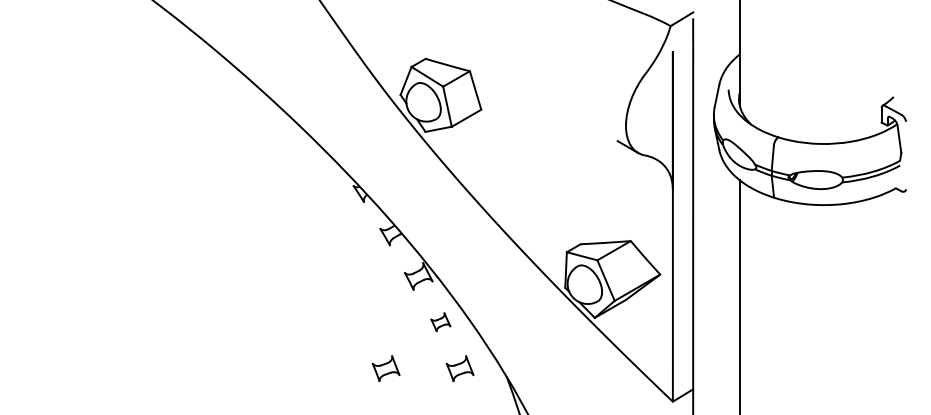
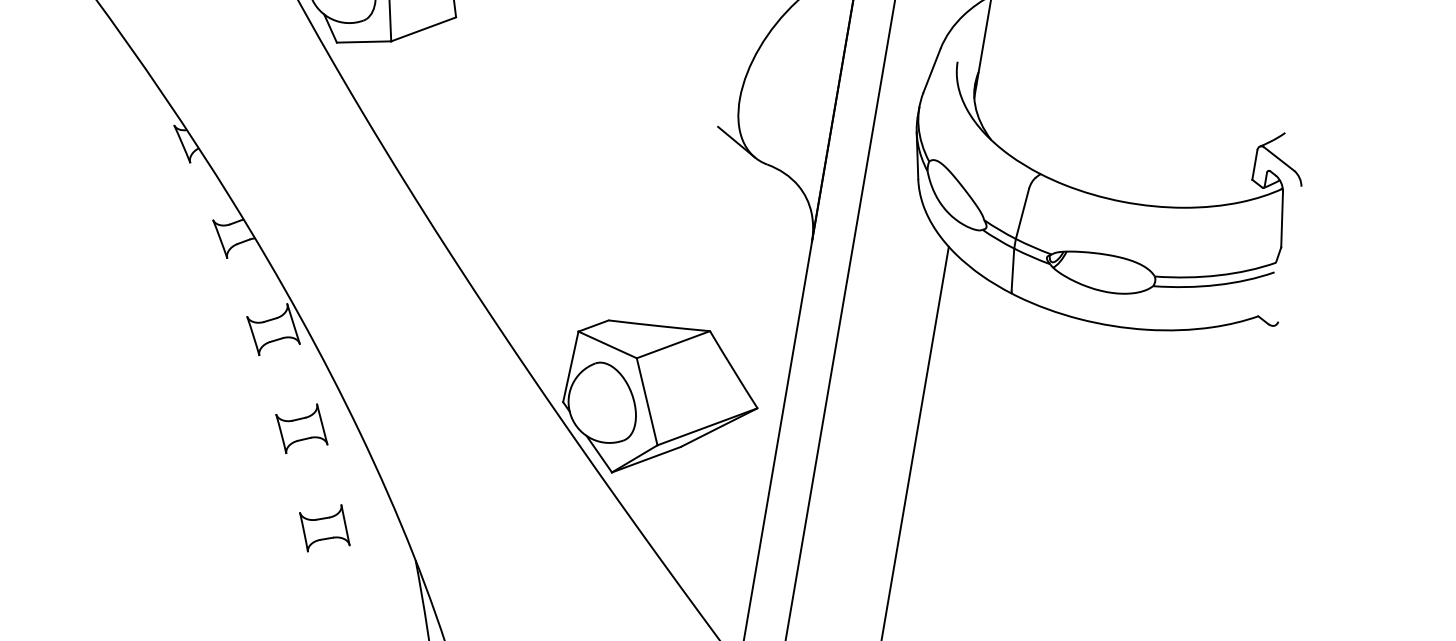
part: (440, 322) -> (301, 428), size x1.43
part: (385, 368) -> (176, 502), removed

